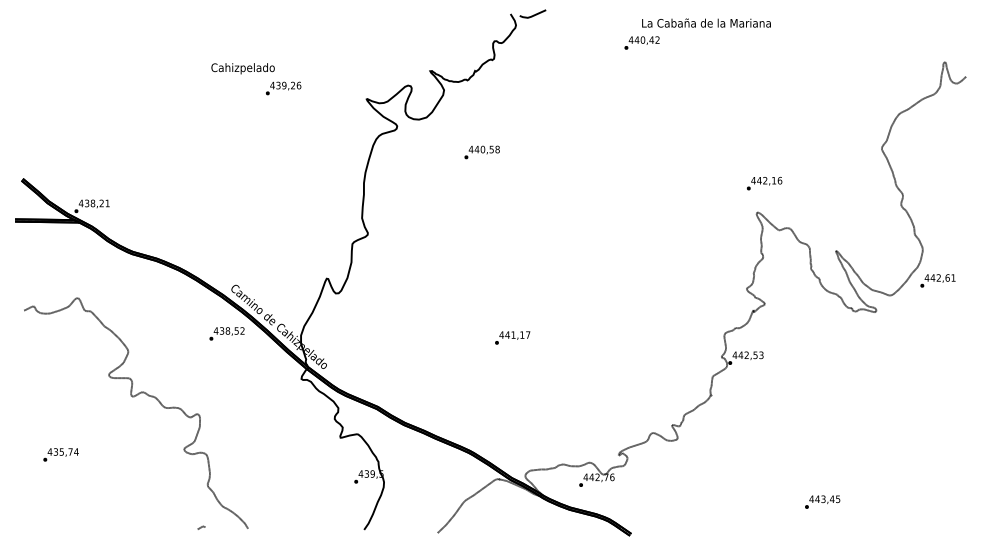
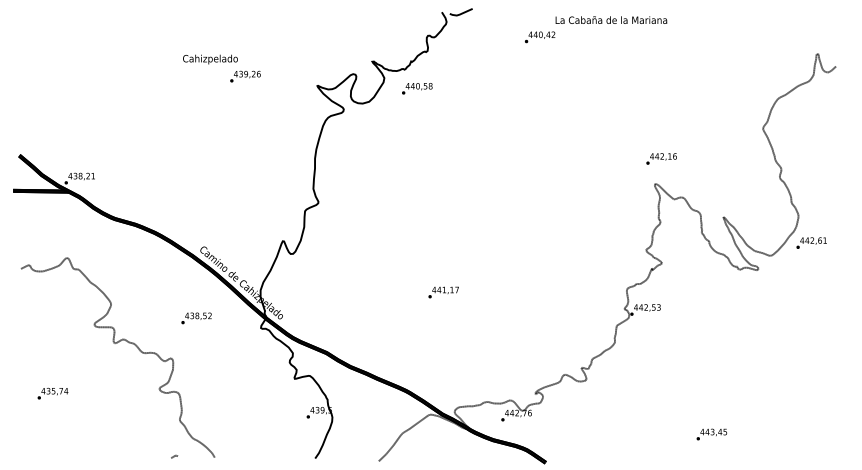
text: (641, 42) -> (539, 36), moved
text: (481, 152) -> (416, 88), moved
text: (226, 333) -> (196, 318), moved

